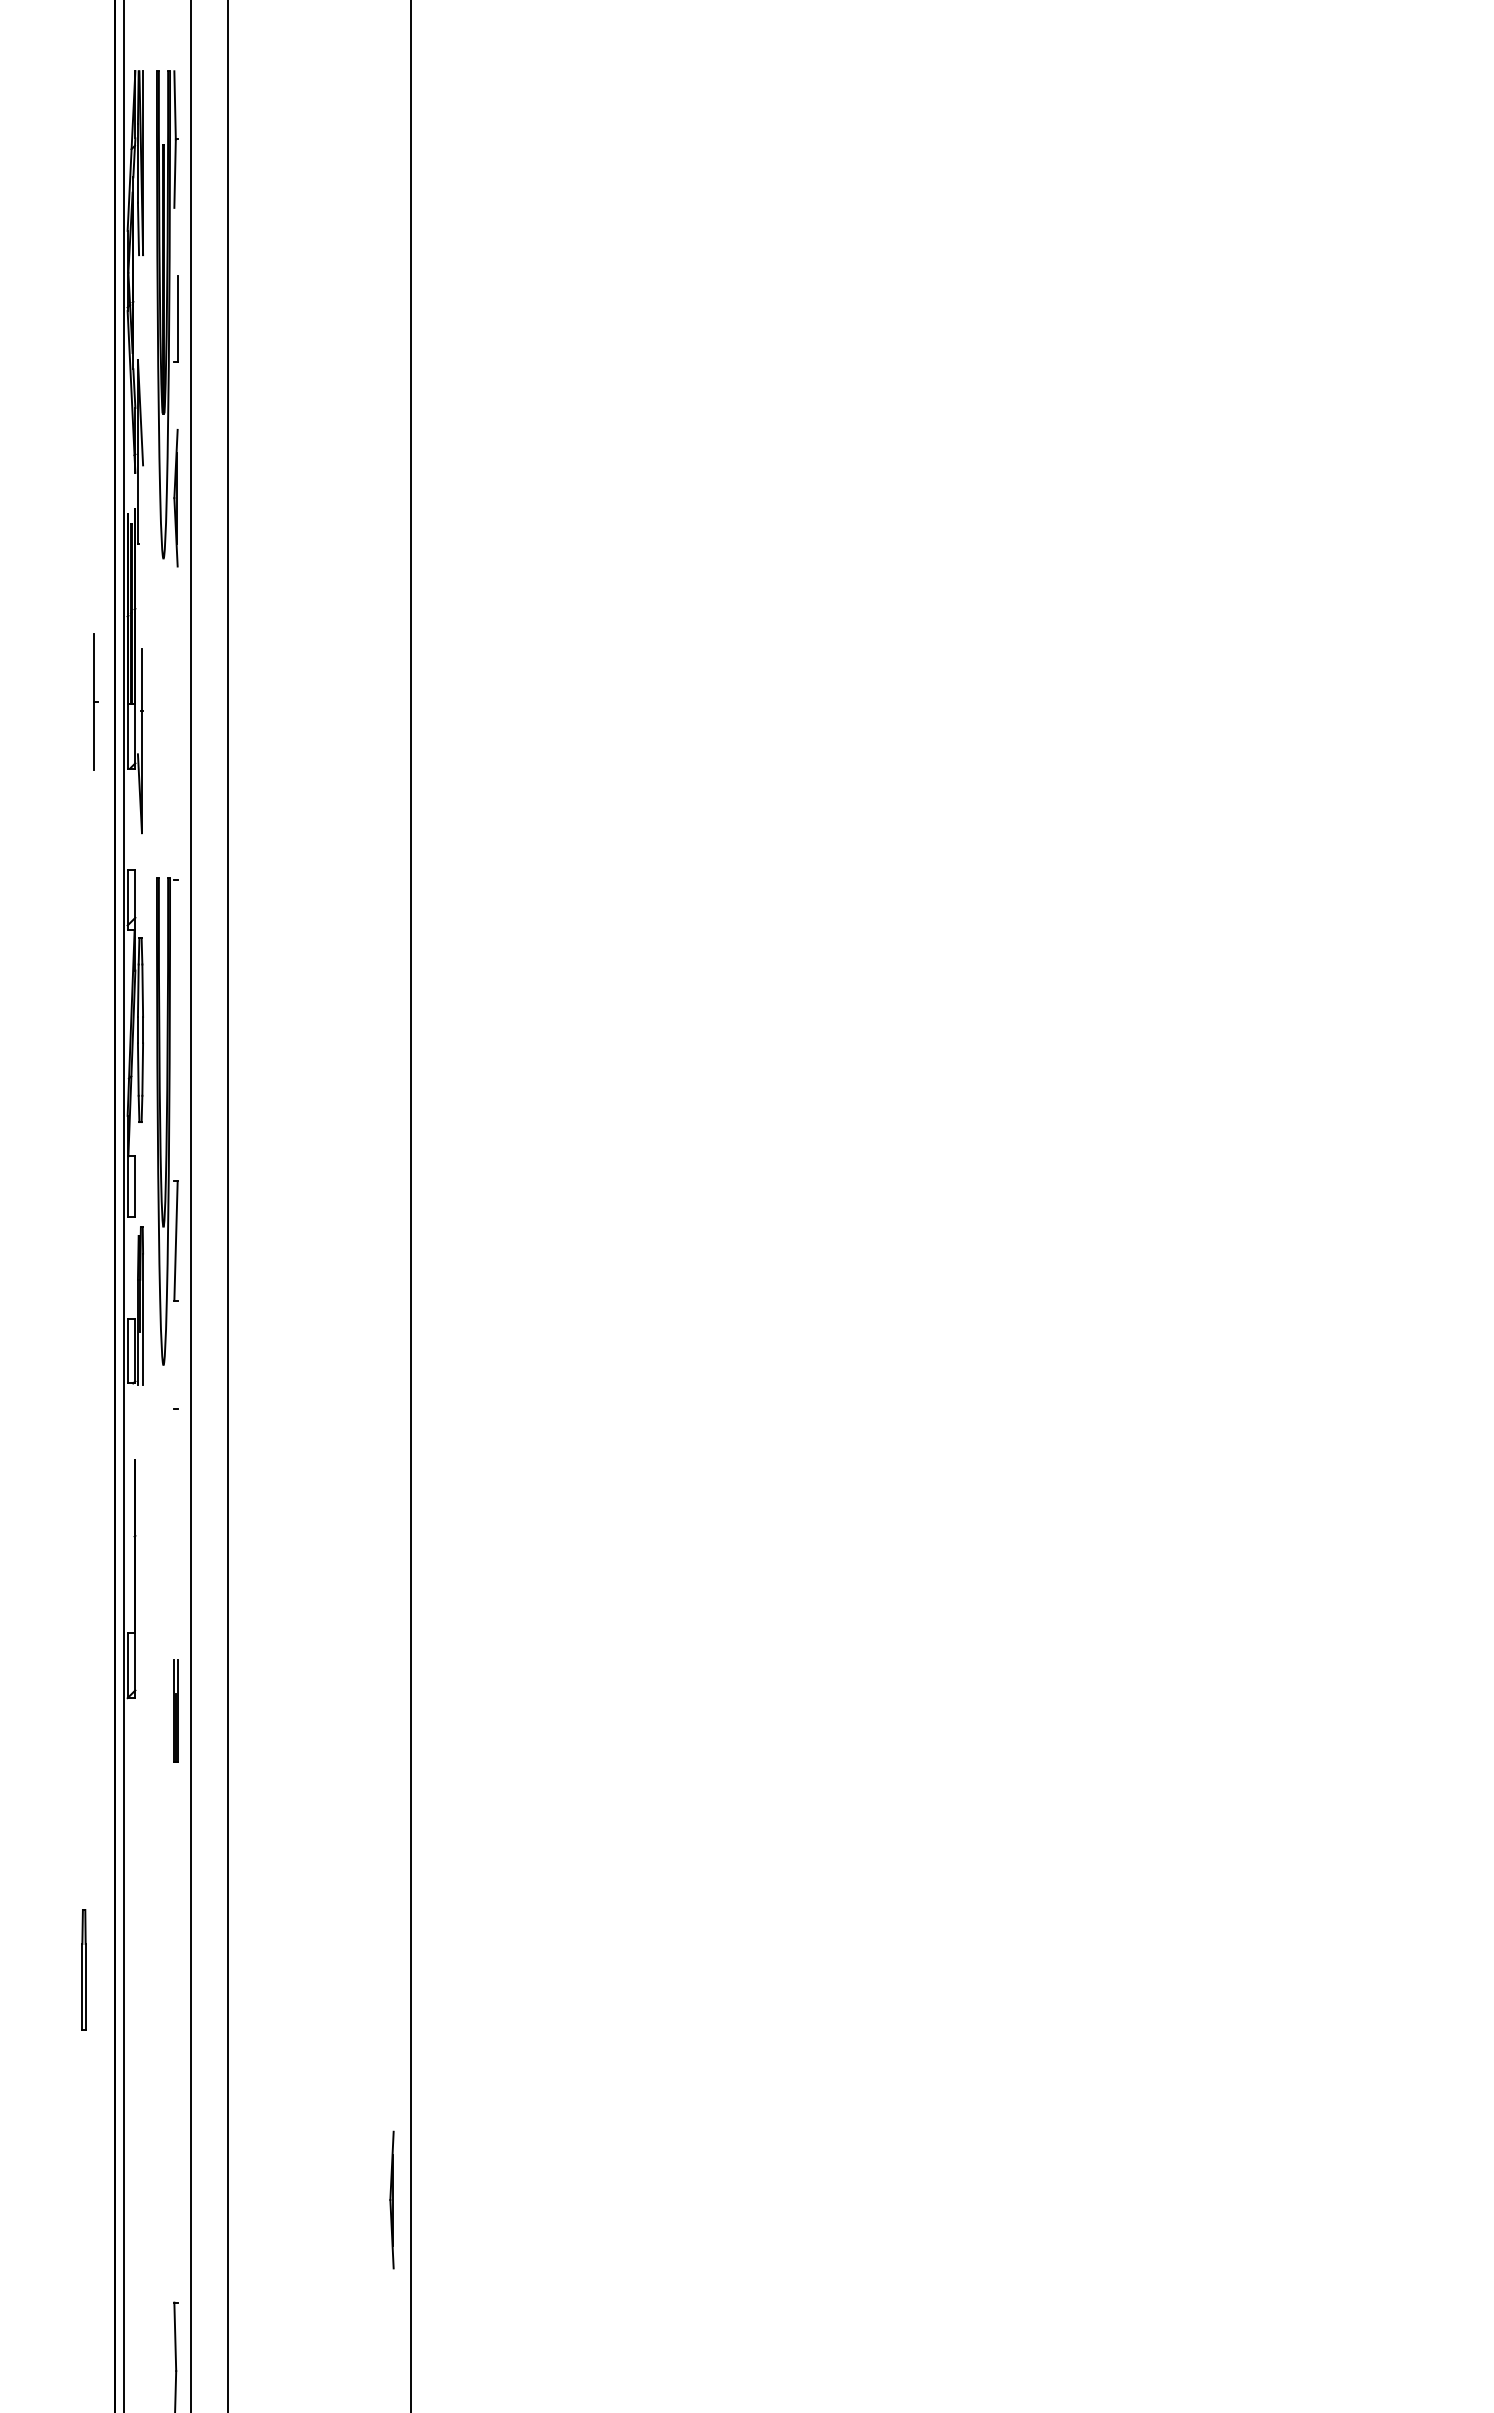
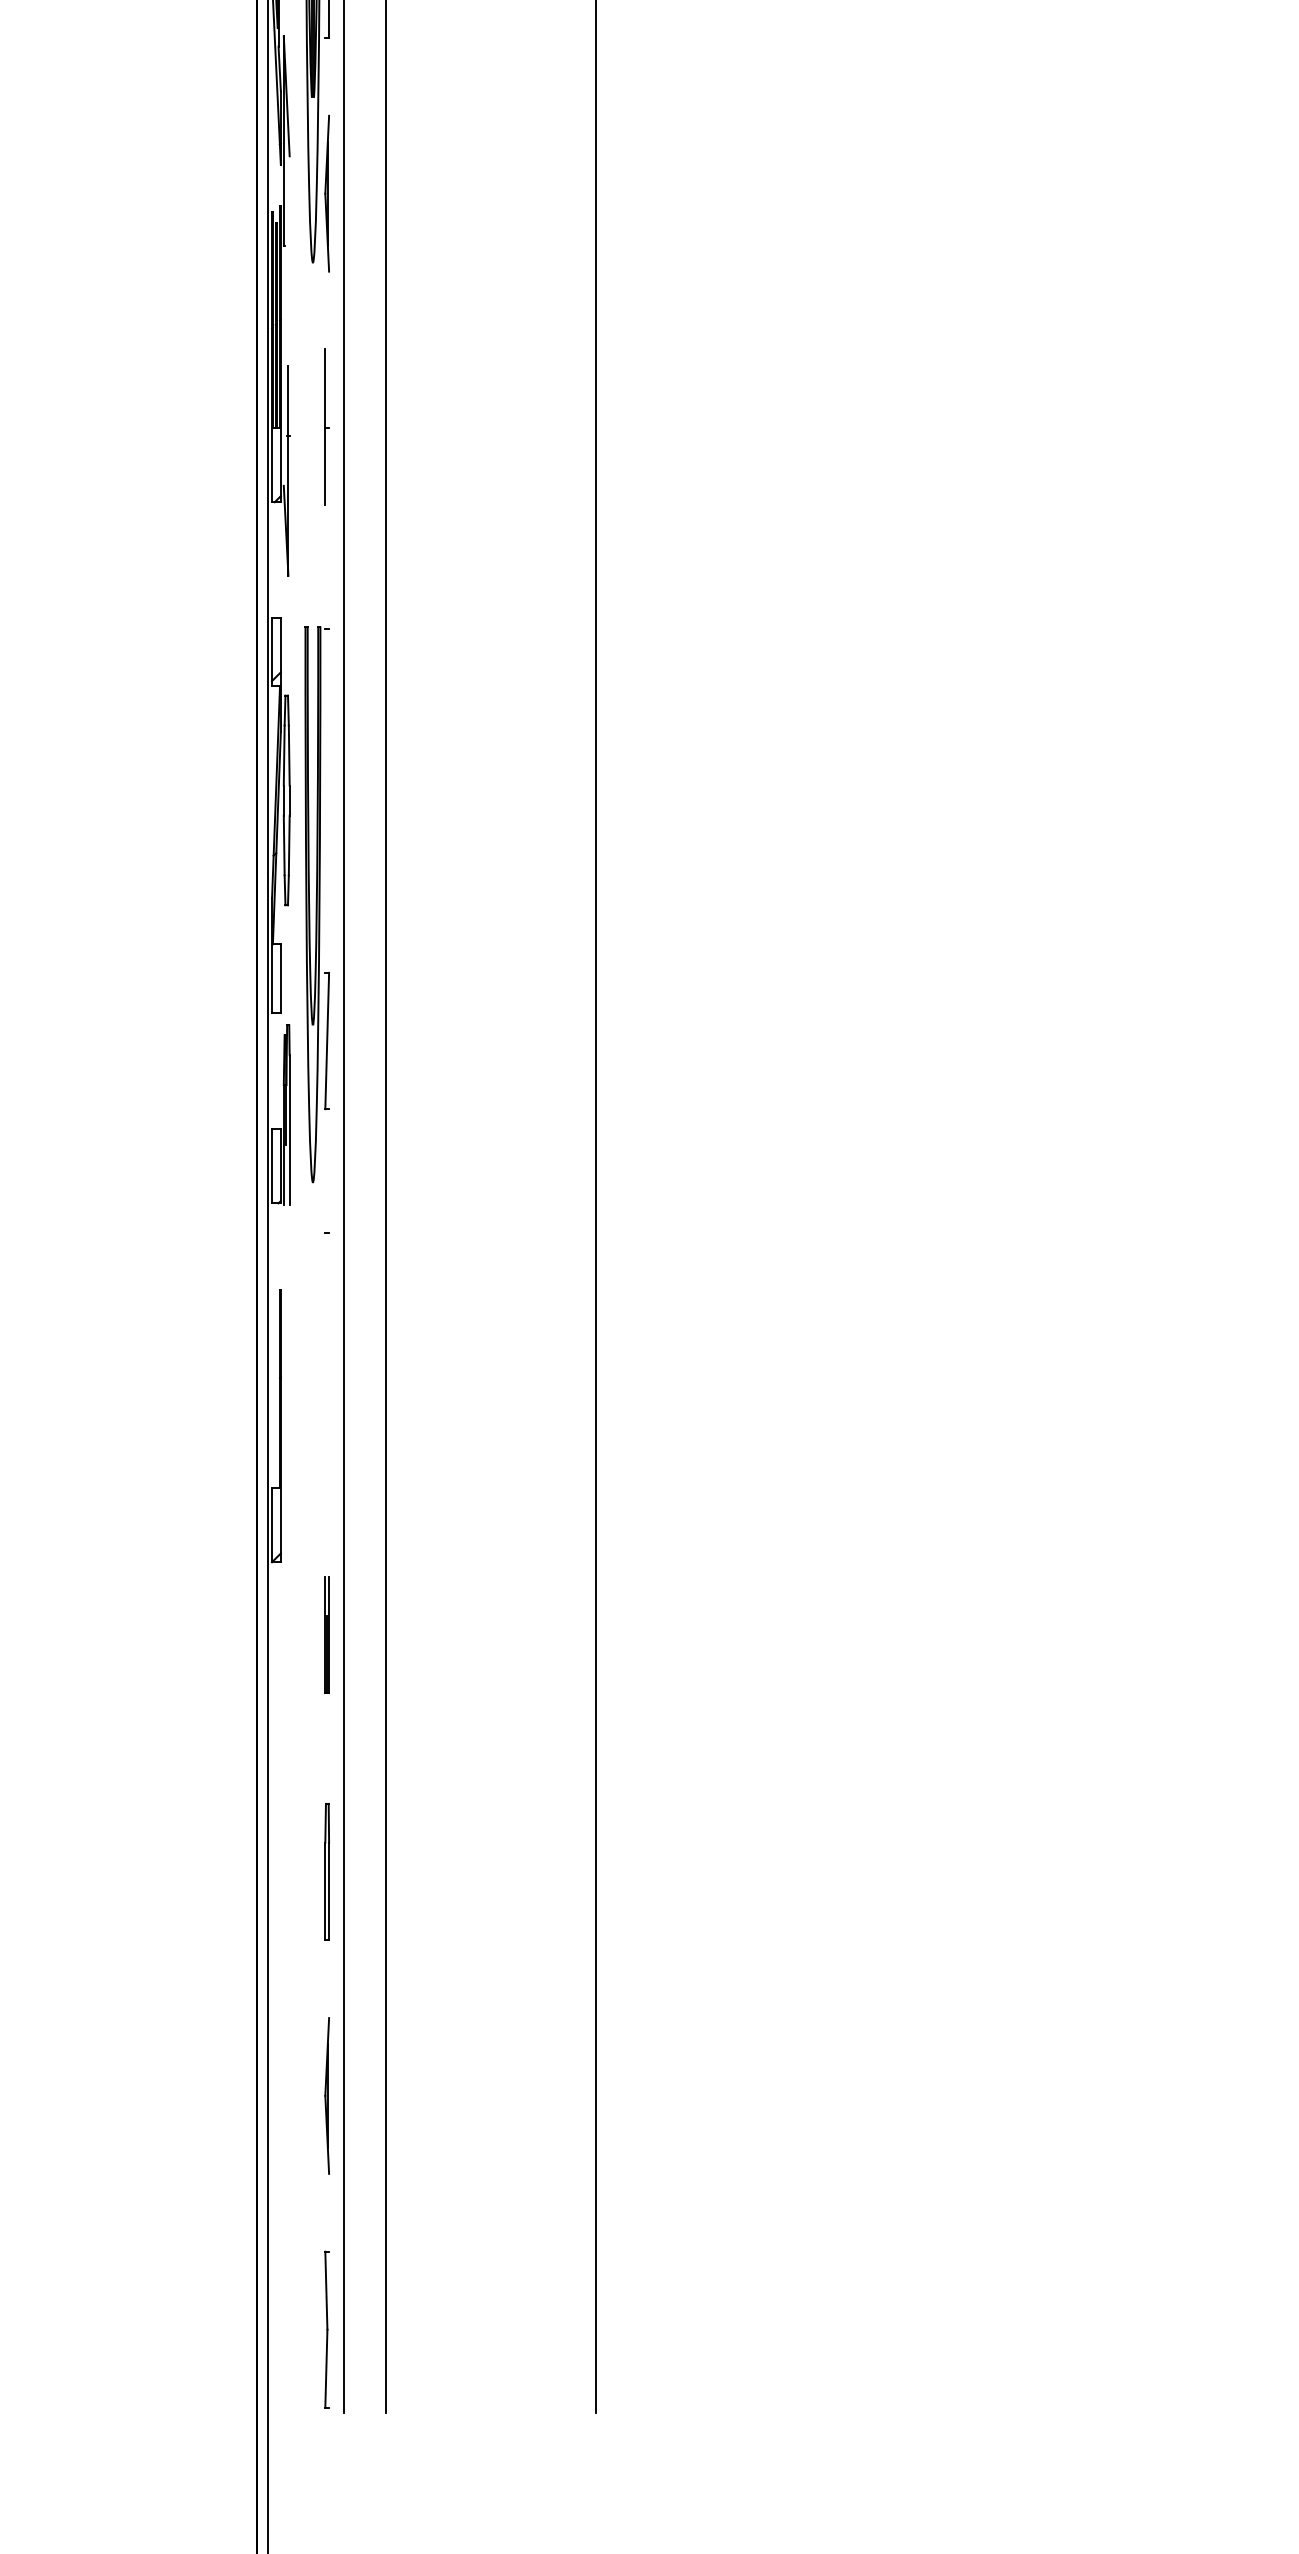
part: (95, 701) -> (326, 426), moved
part: (175, 1710) -> (326, 1634), moved
part: (83, 1969) -> (326, 1871), moved
part: (391, 2199) -> (326, 2095), moved

